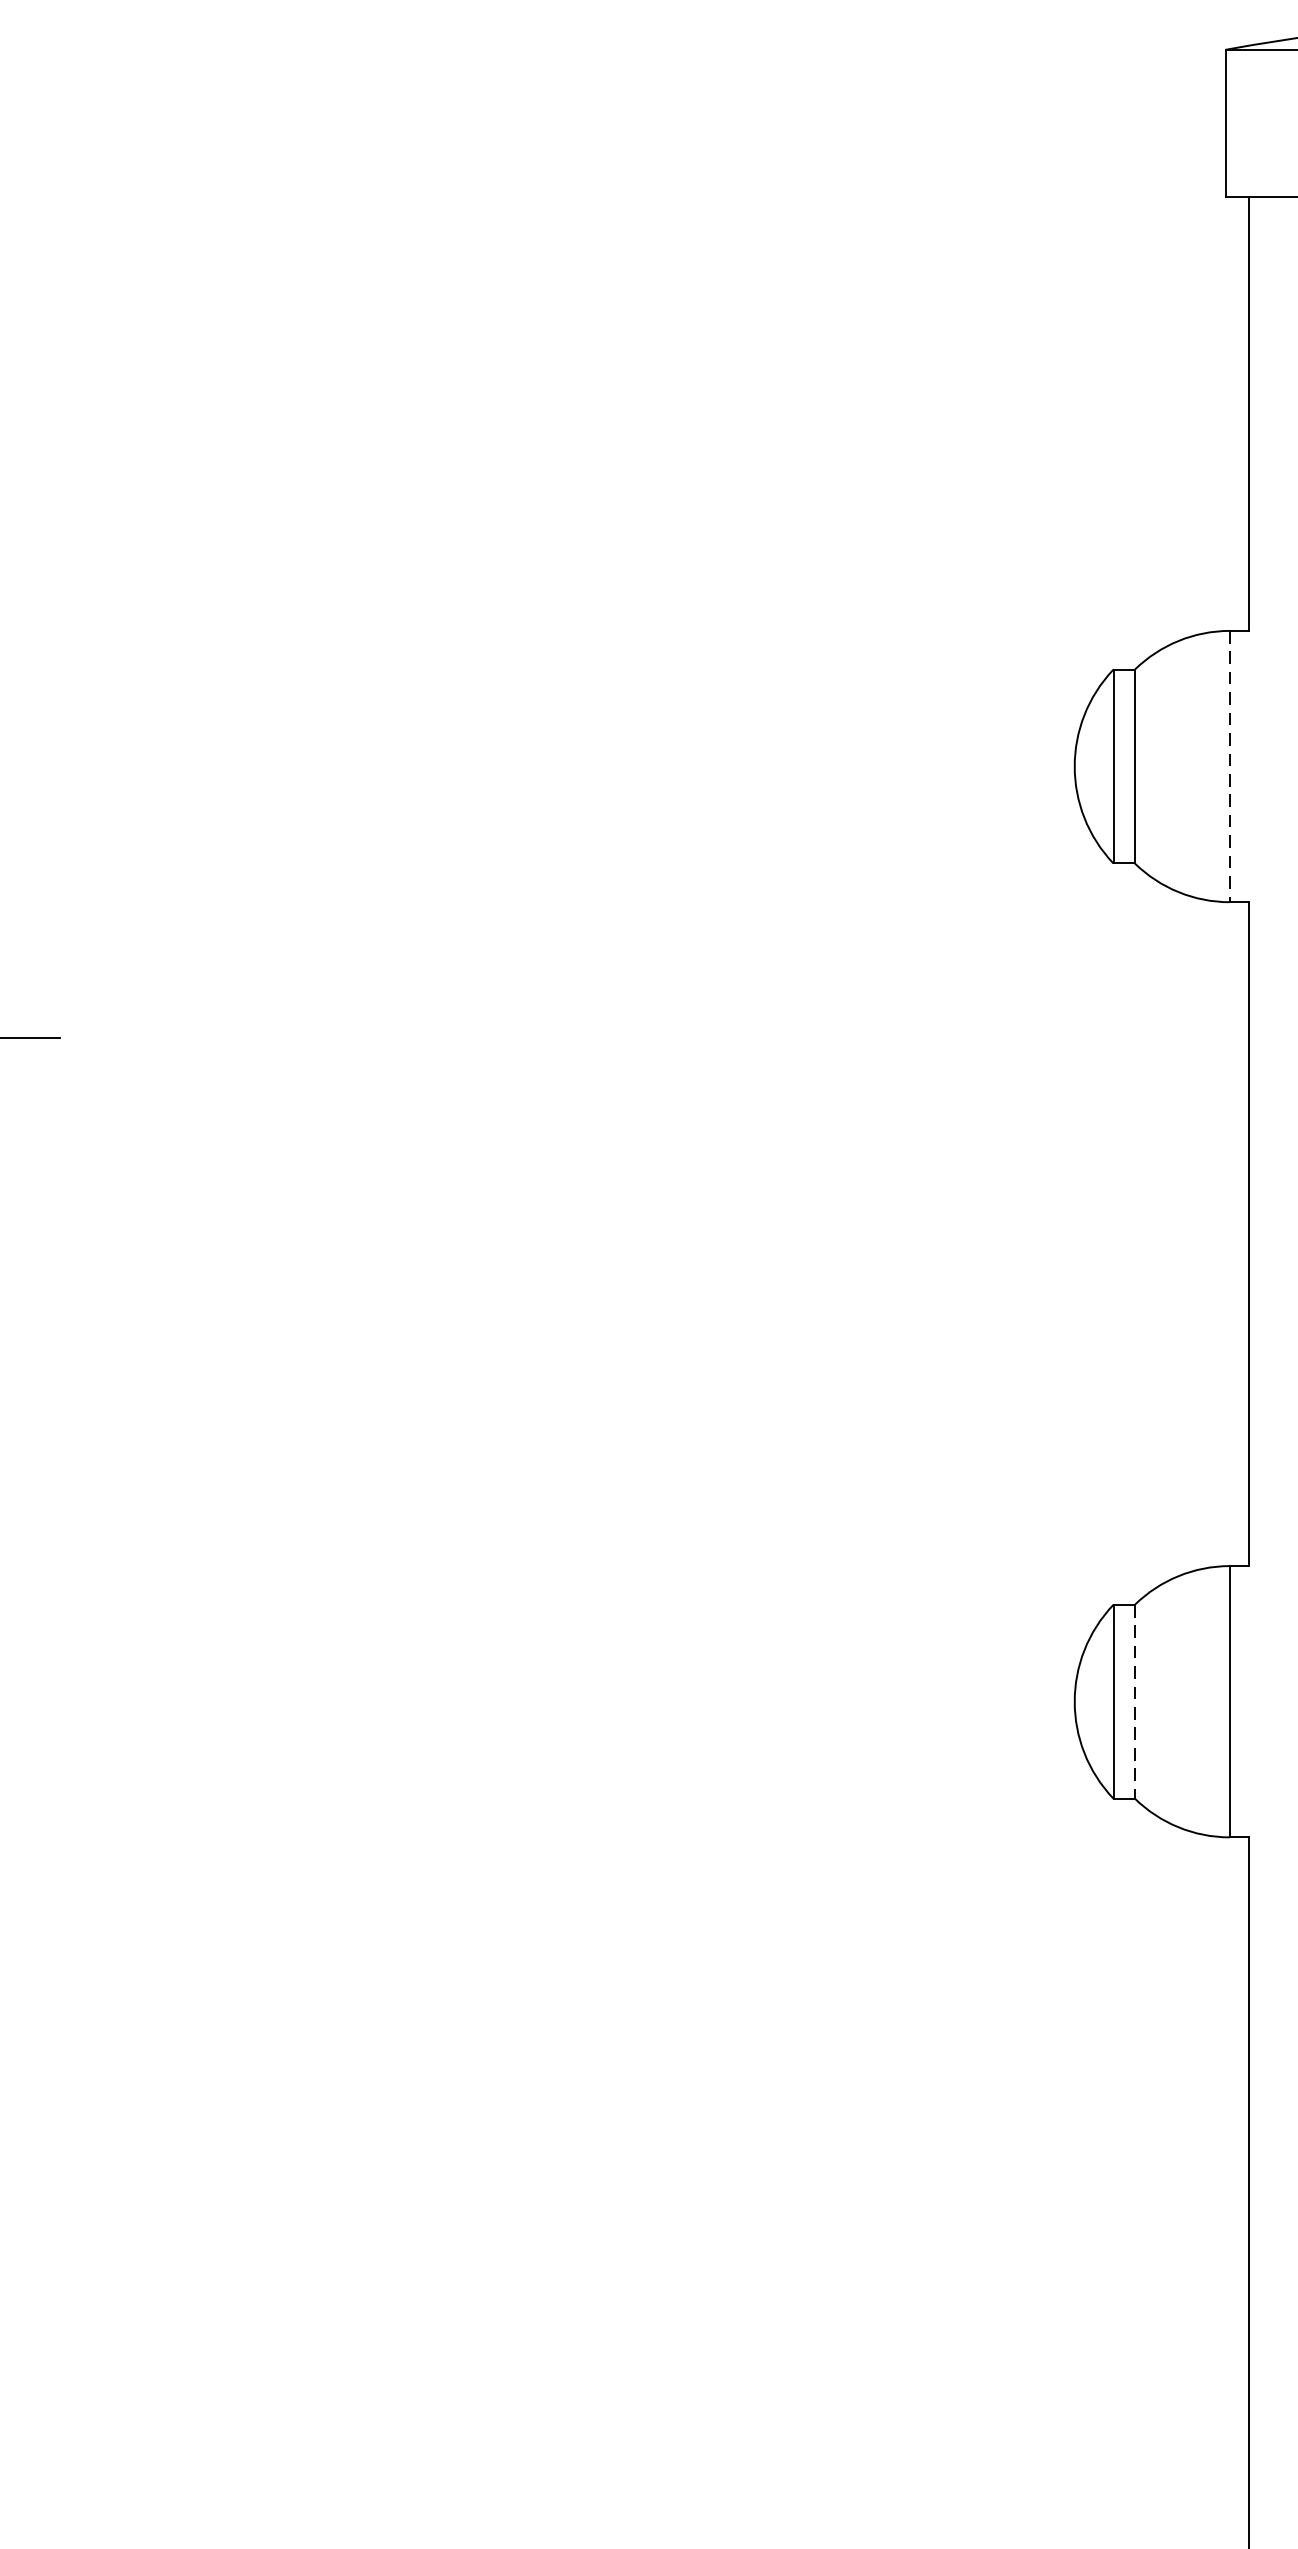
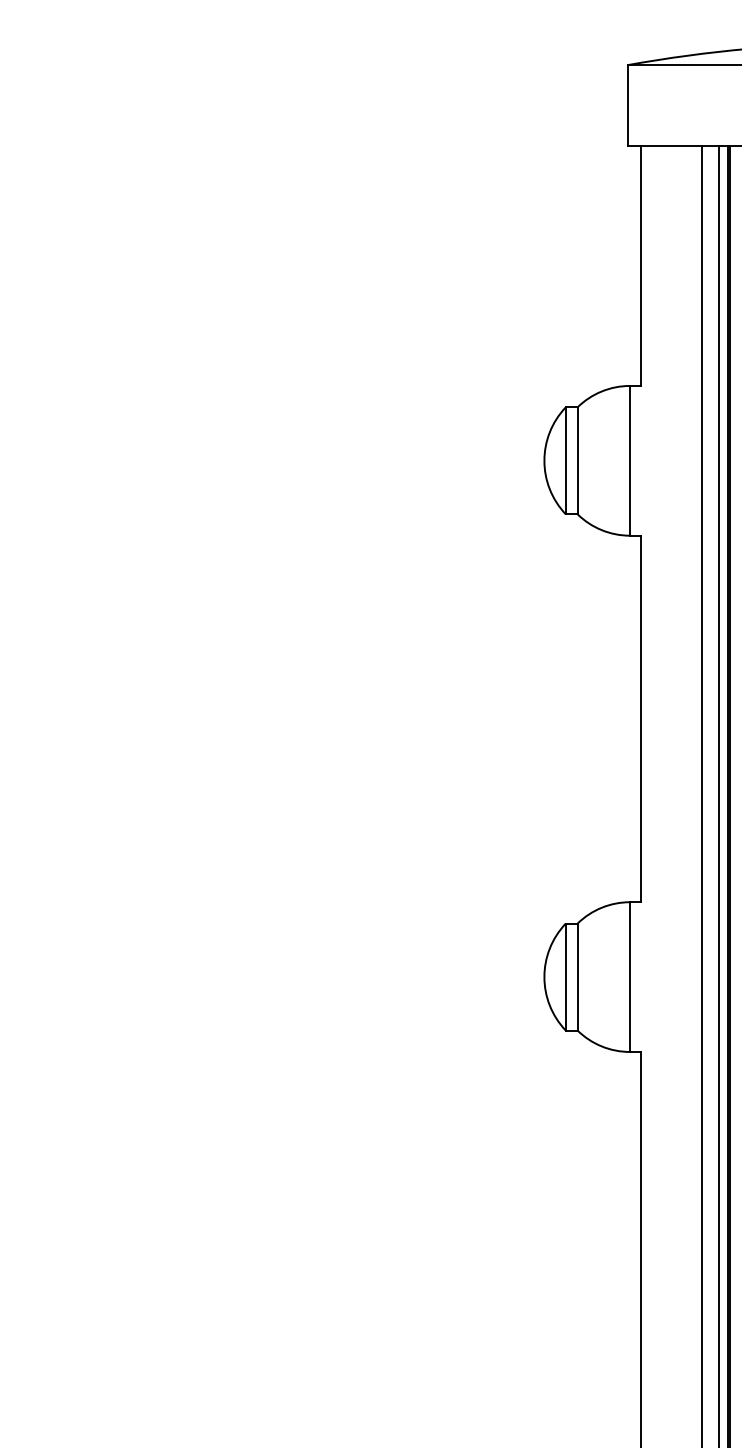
line: (1230, 765) -> (630, 460), dashed -> solid
line: (1134, 1702) -> (577, 977), dashed -> solid

